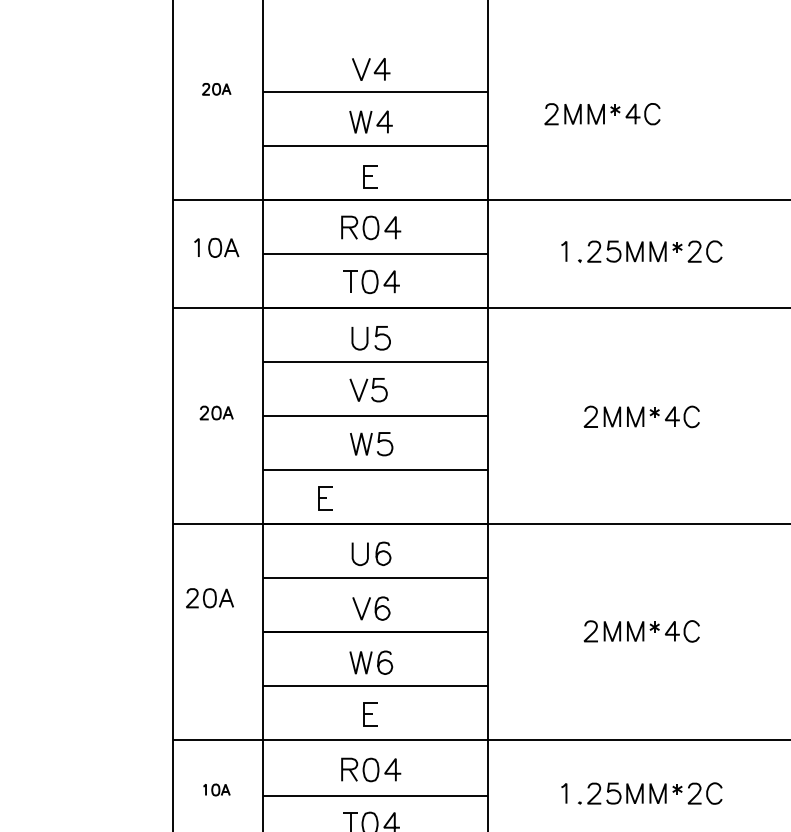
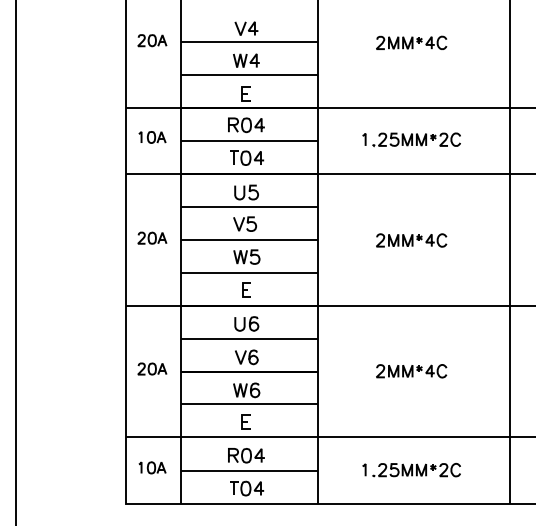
part: (216, 88) -> (152, 40), size x1.67
part: (602, 113) -> (411, 42), moved
part: (216, 411) -> (152, 237), size x1.43
part: (325, 497) -> (246, 289), moved
part: (210, 597) -> (152, 368), moved
part: (216, 789) -> (152, 467), size x1.67

